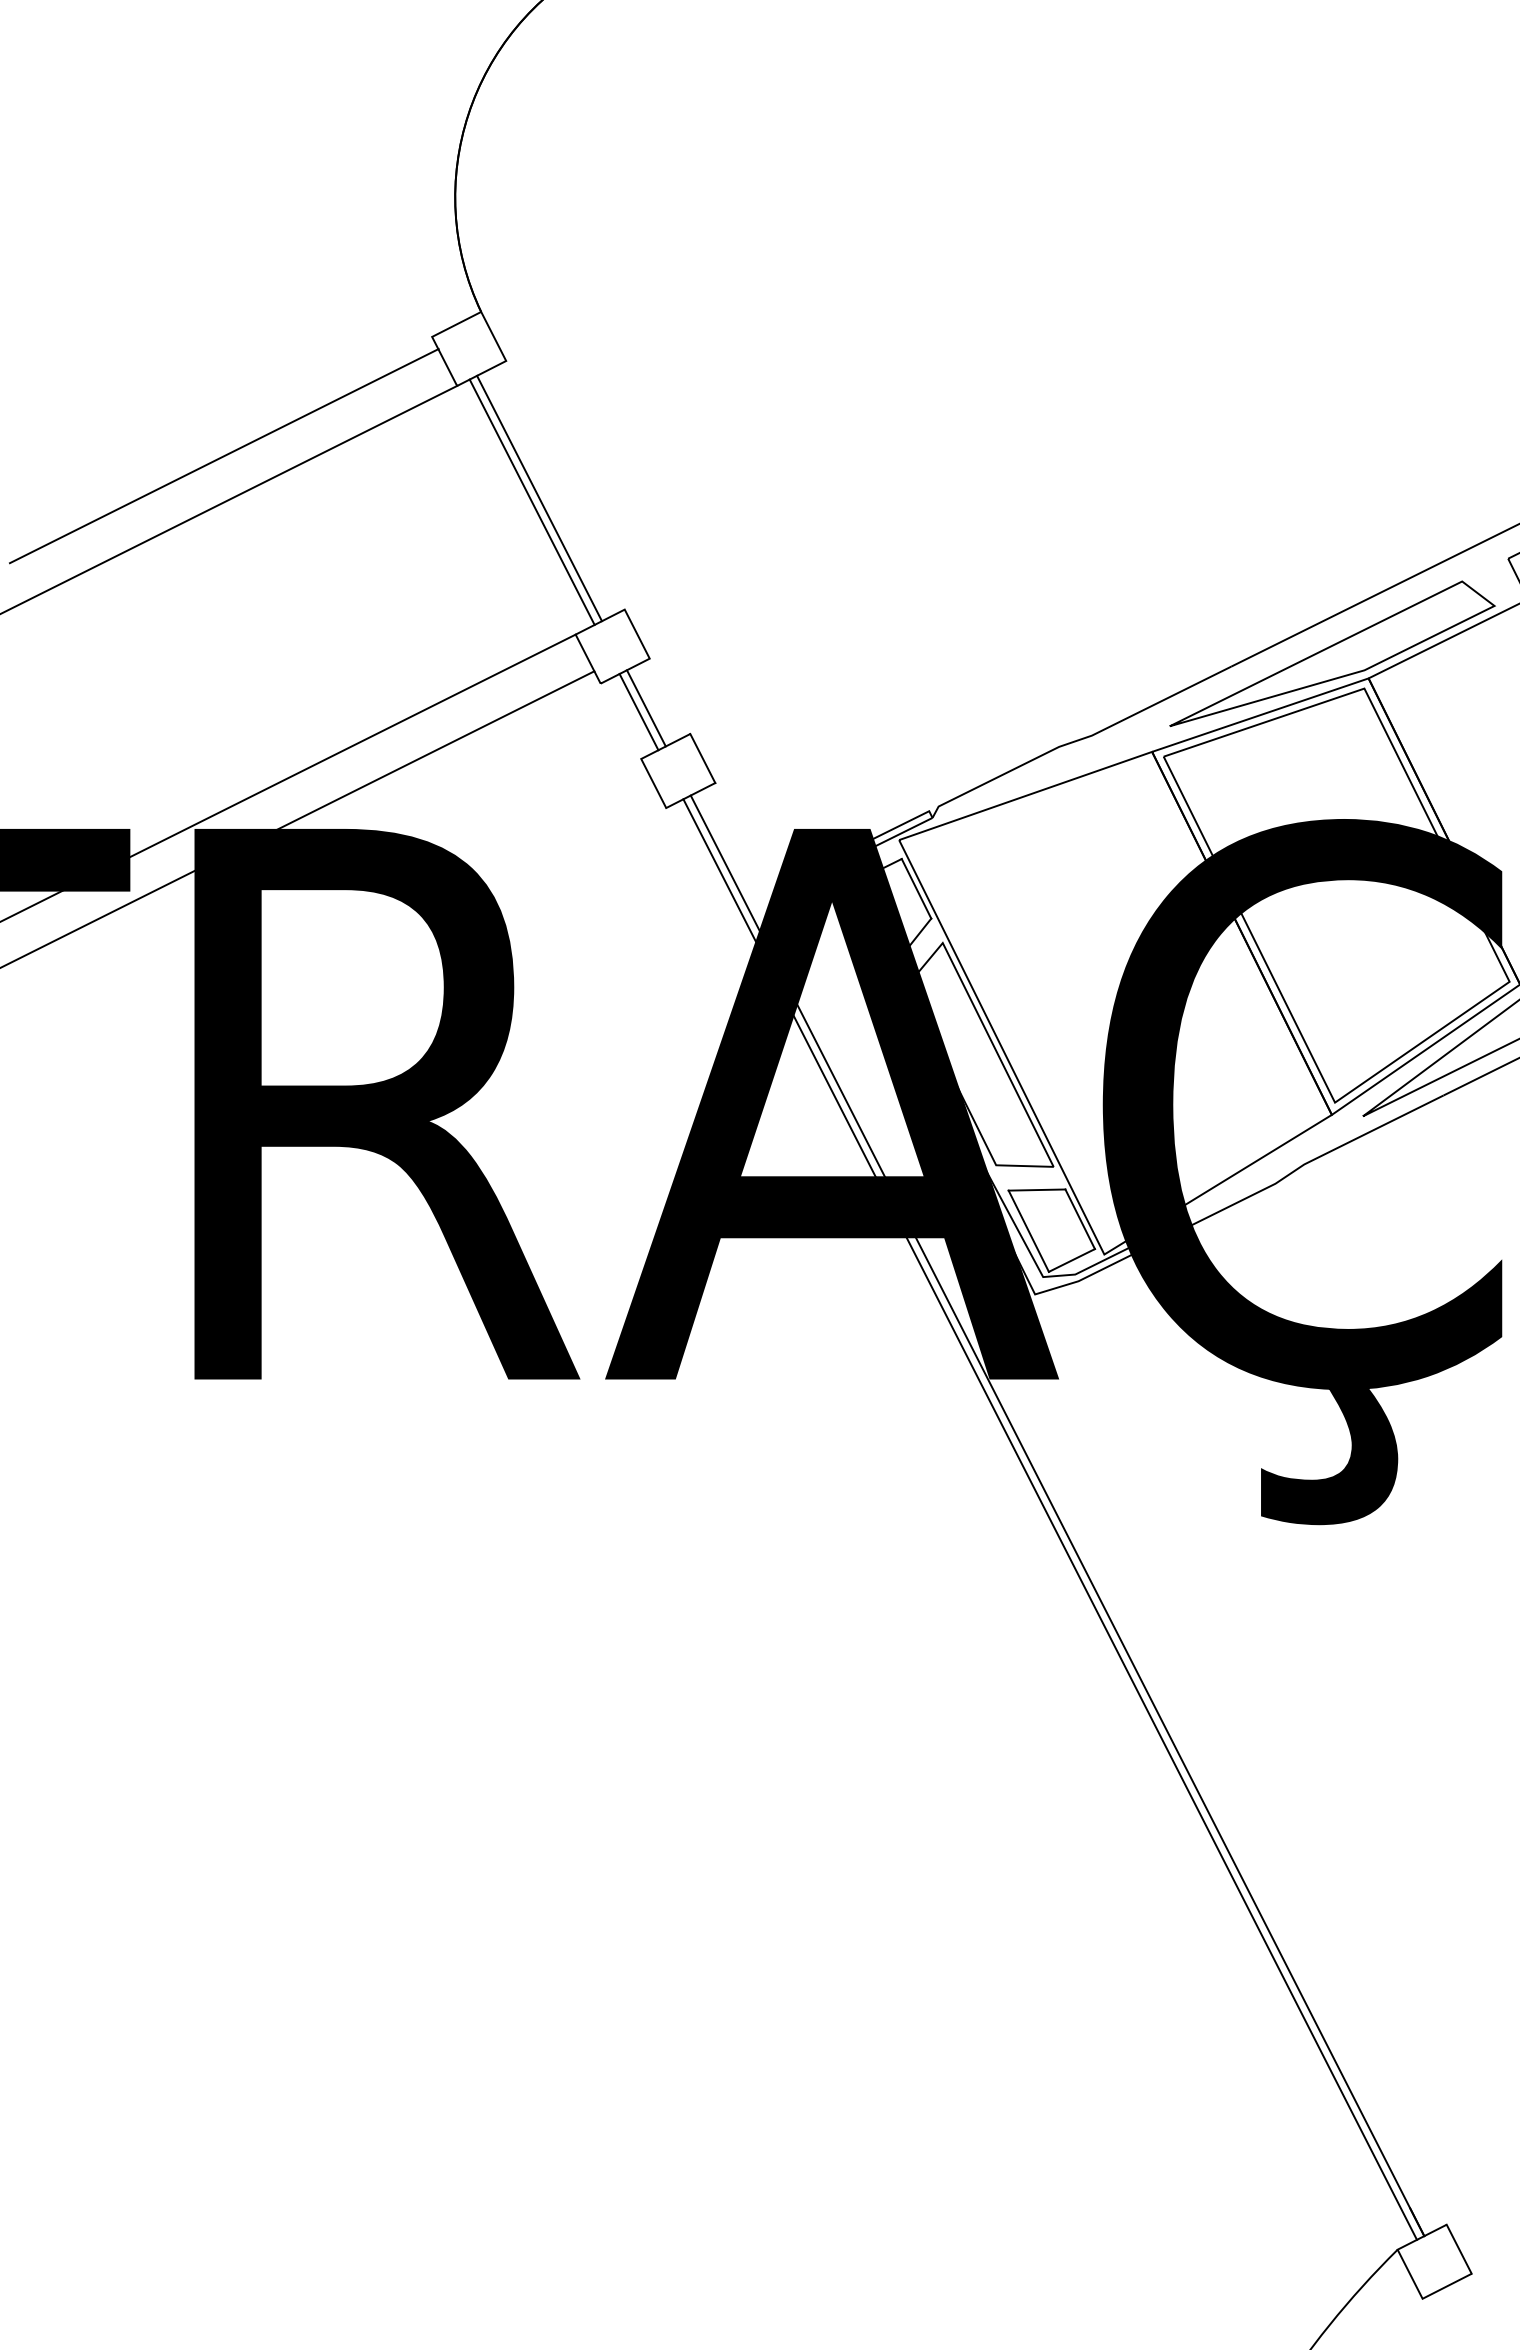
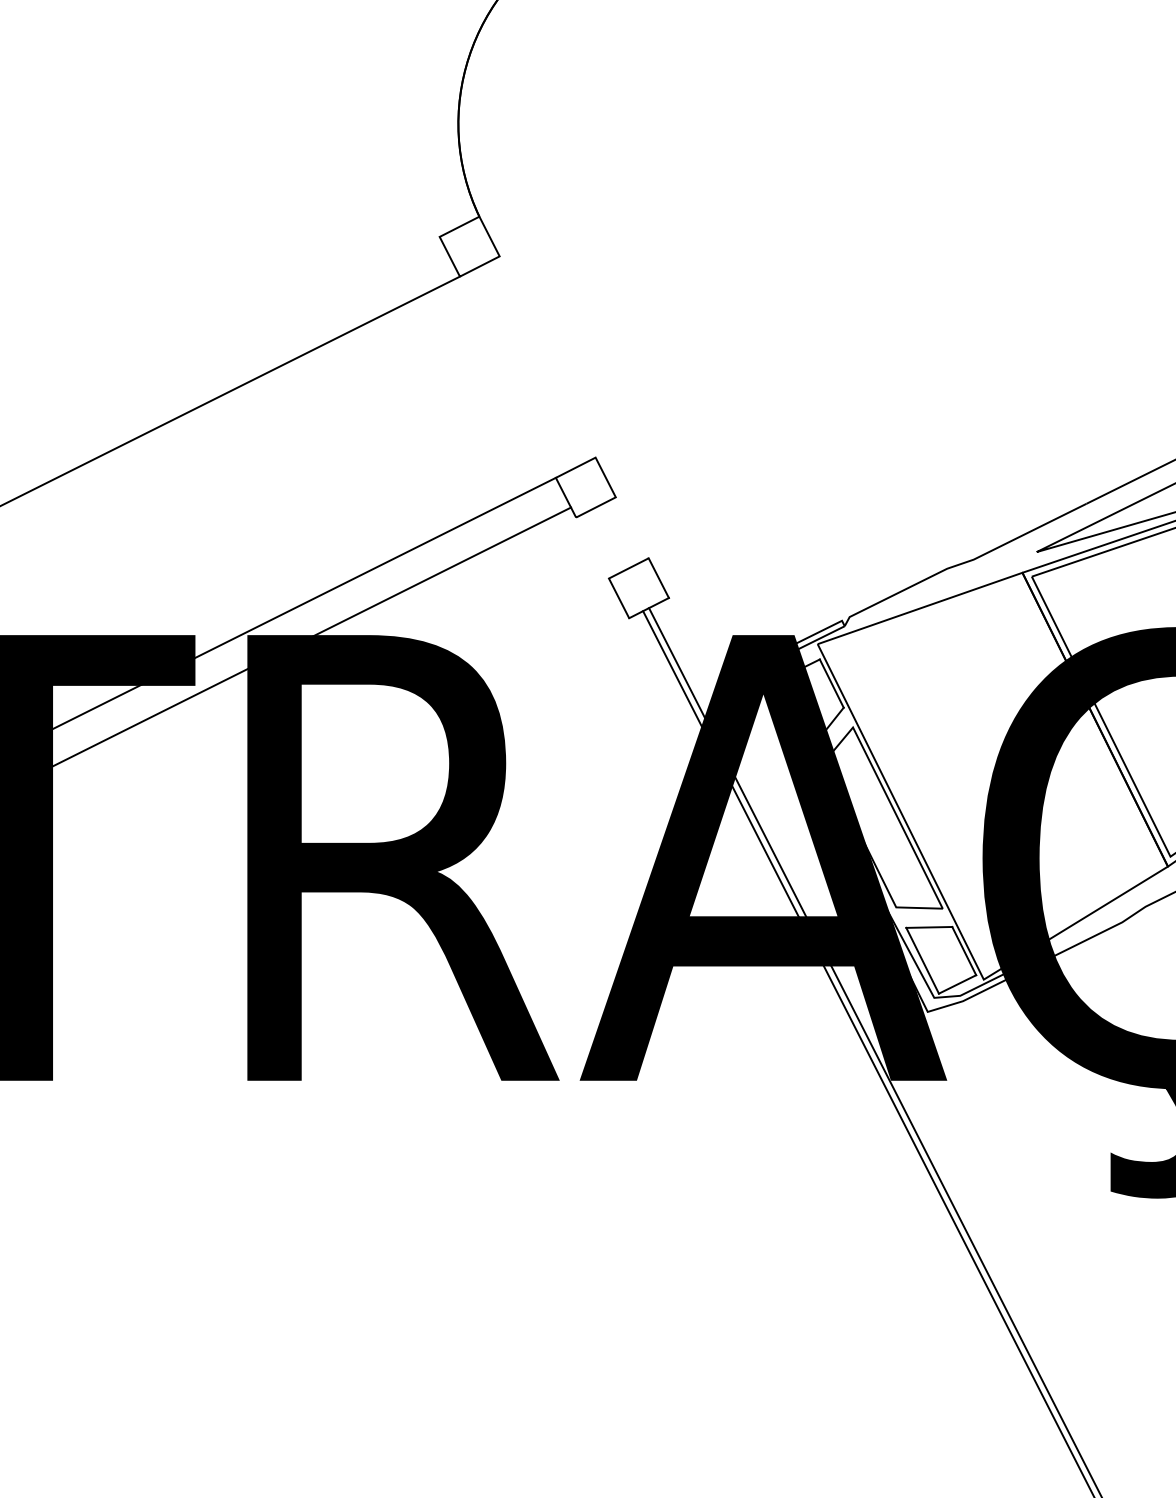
line: (223, 456) -> (270, 333), removed
line: (539, 498) -> (526, 367), removed
line: (531, 501) -> (520, 370), removed
line: (645, 708) -> (612, 537), removed
line: (638, 712) -> (606, 540), removed

